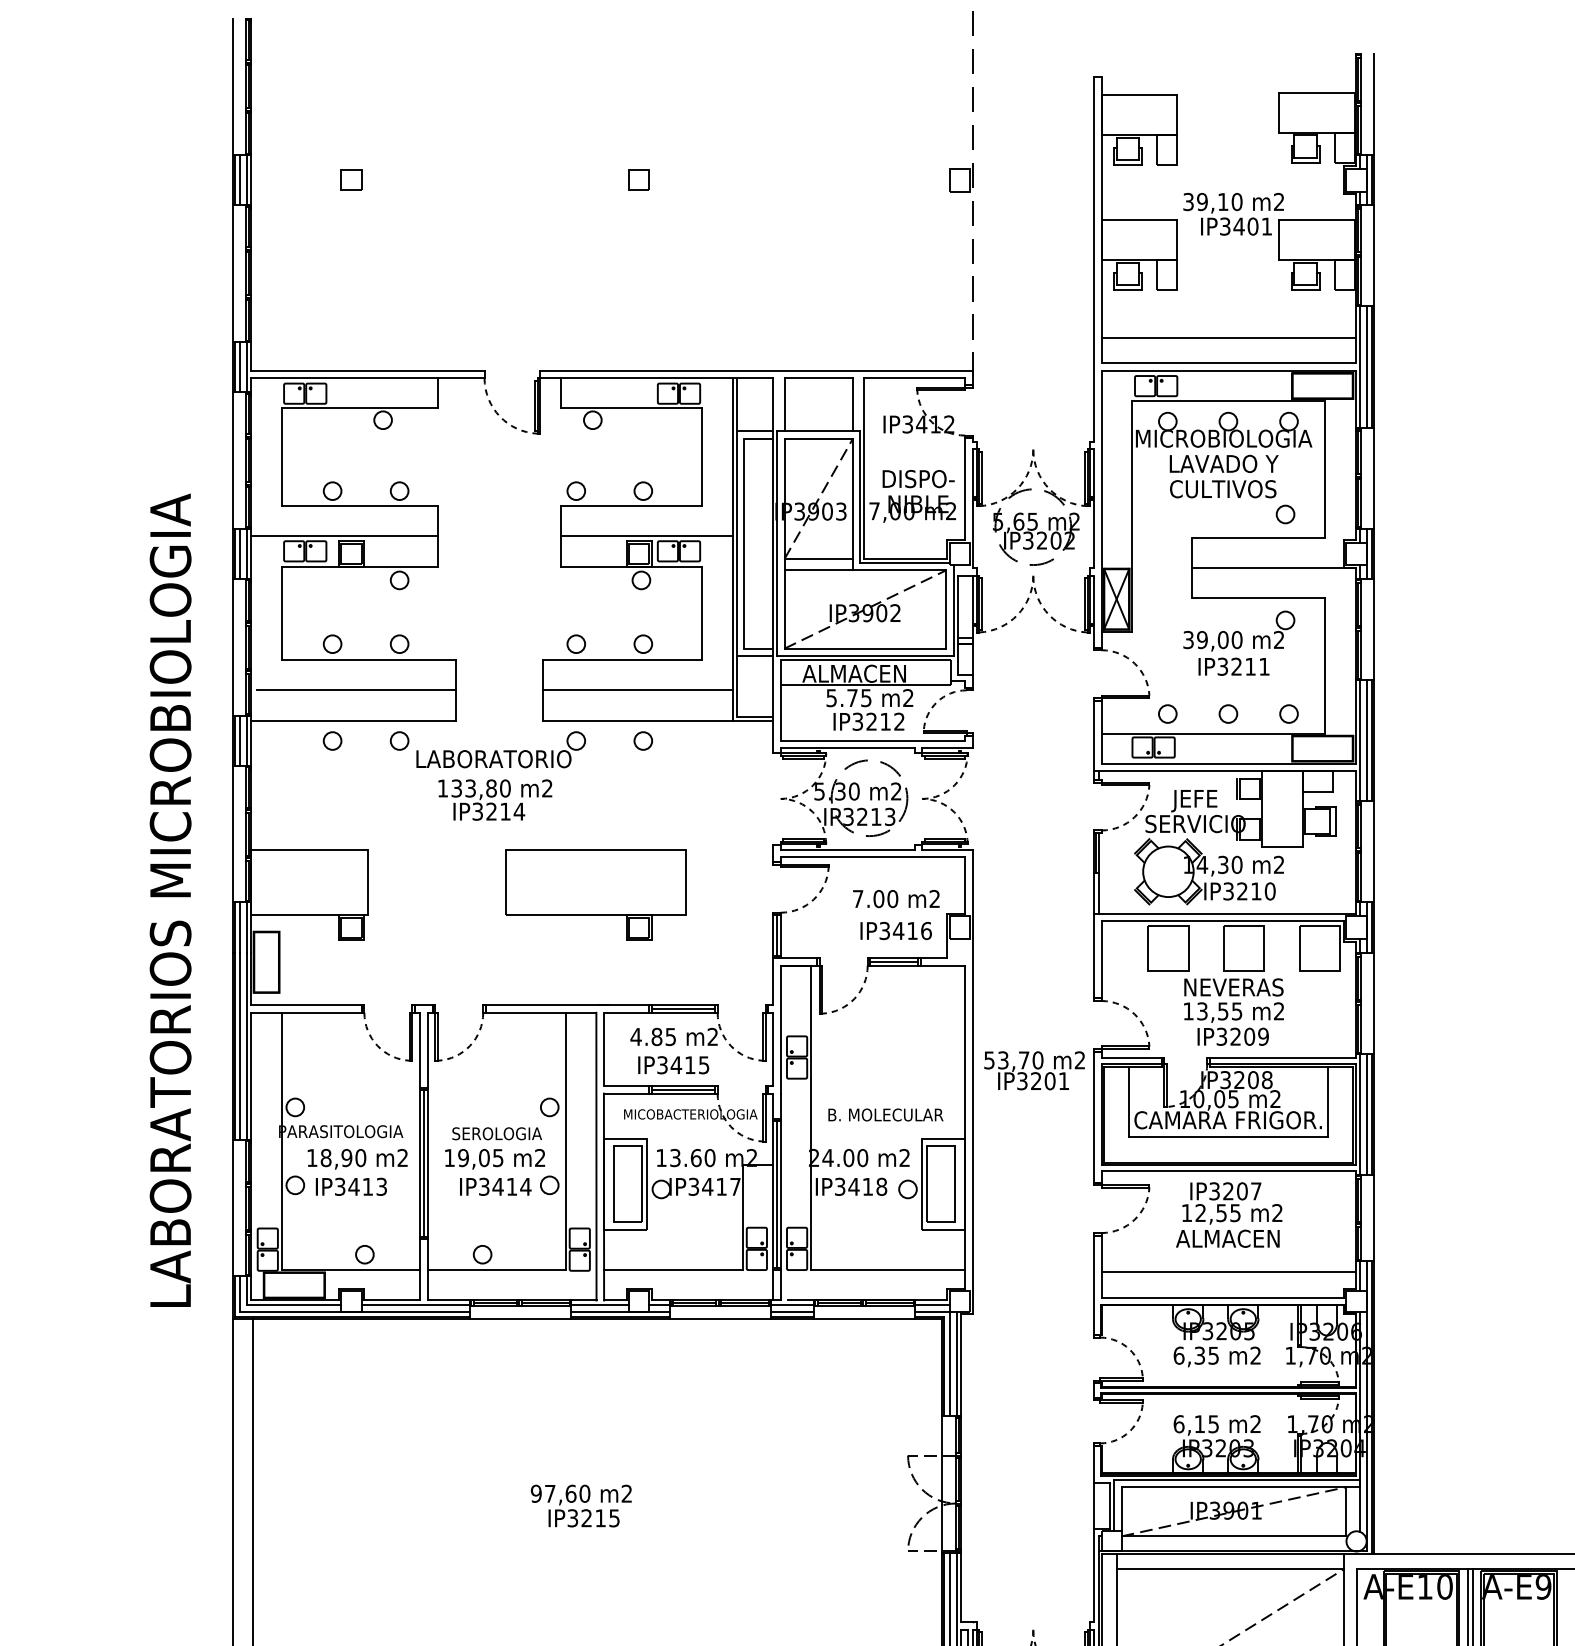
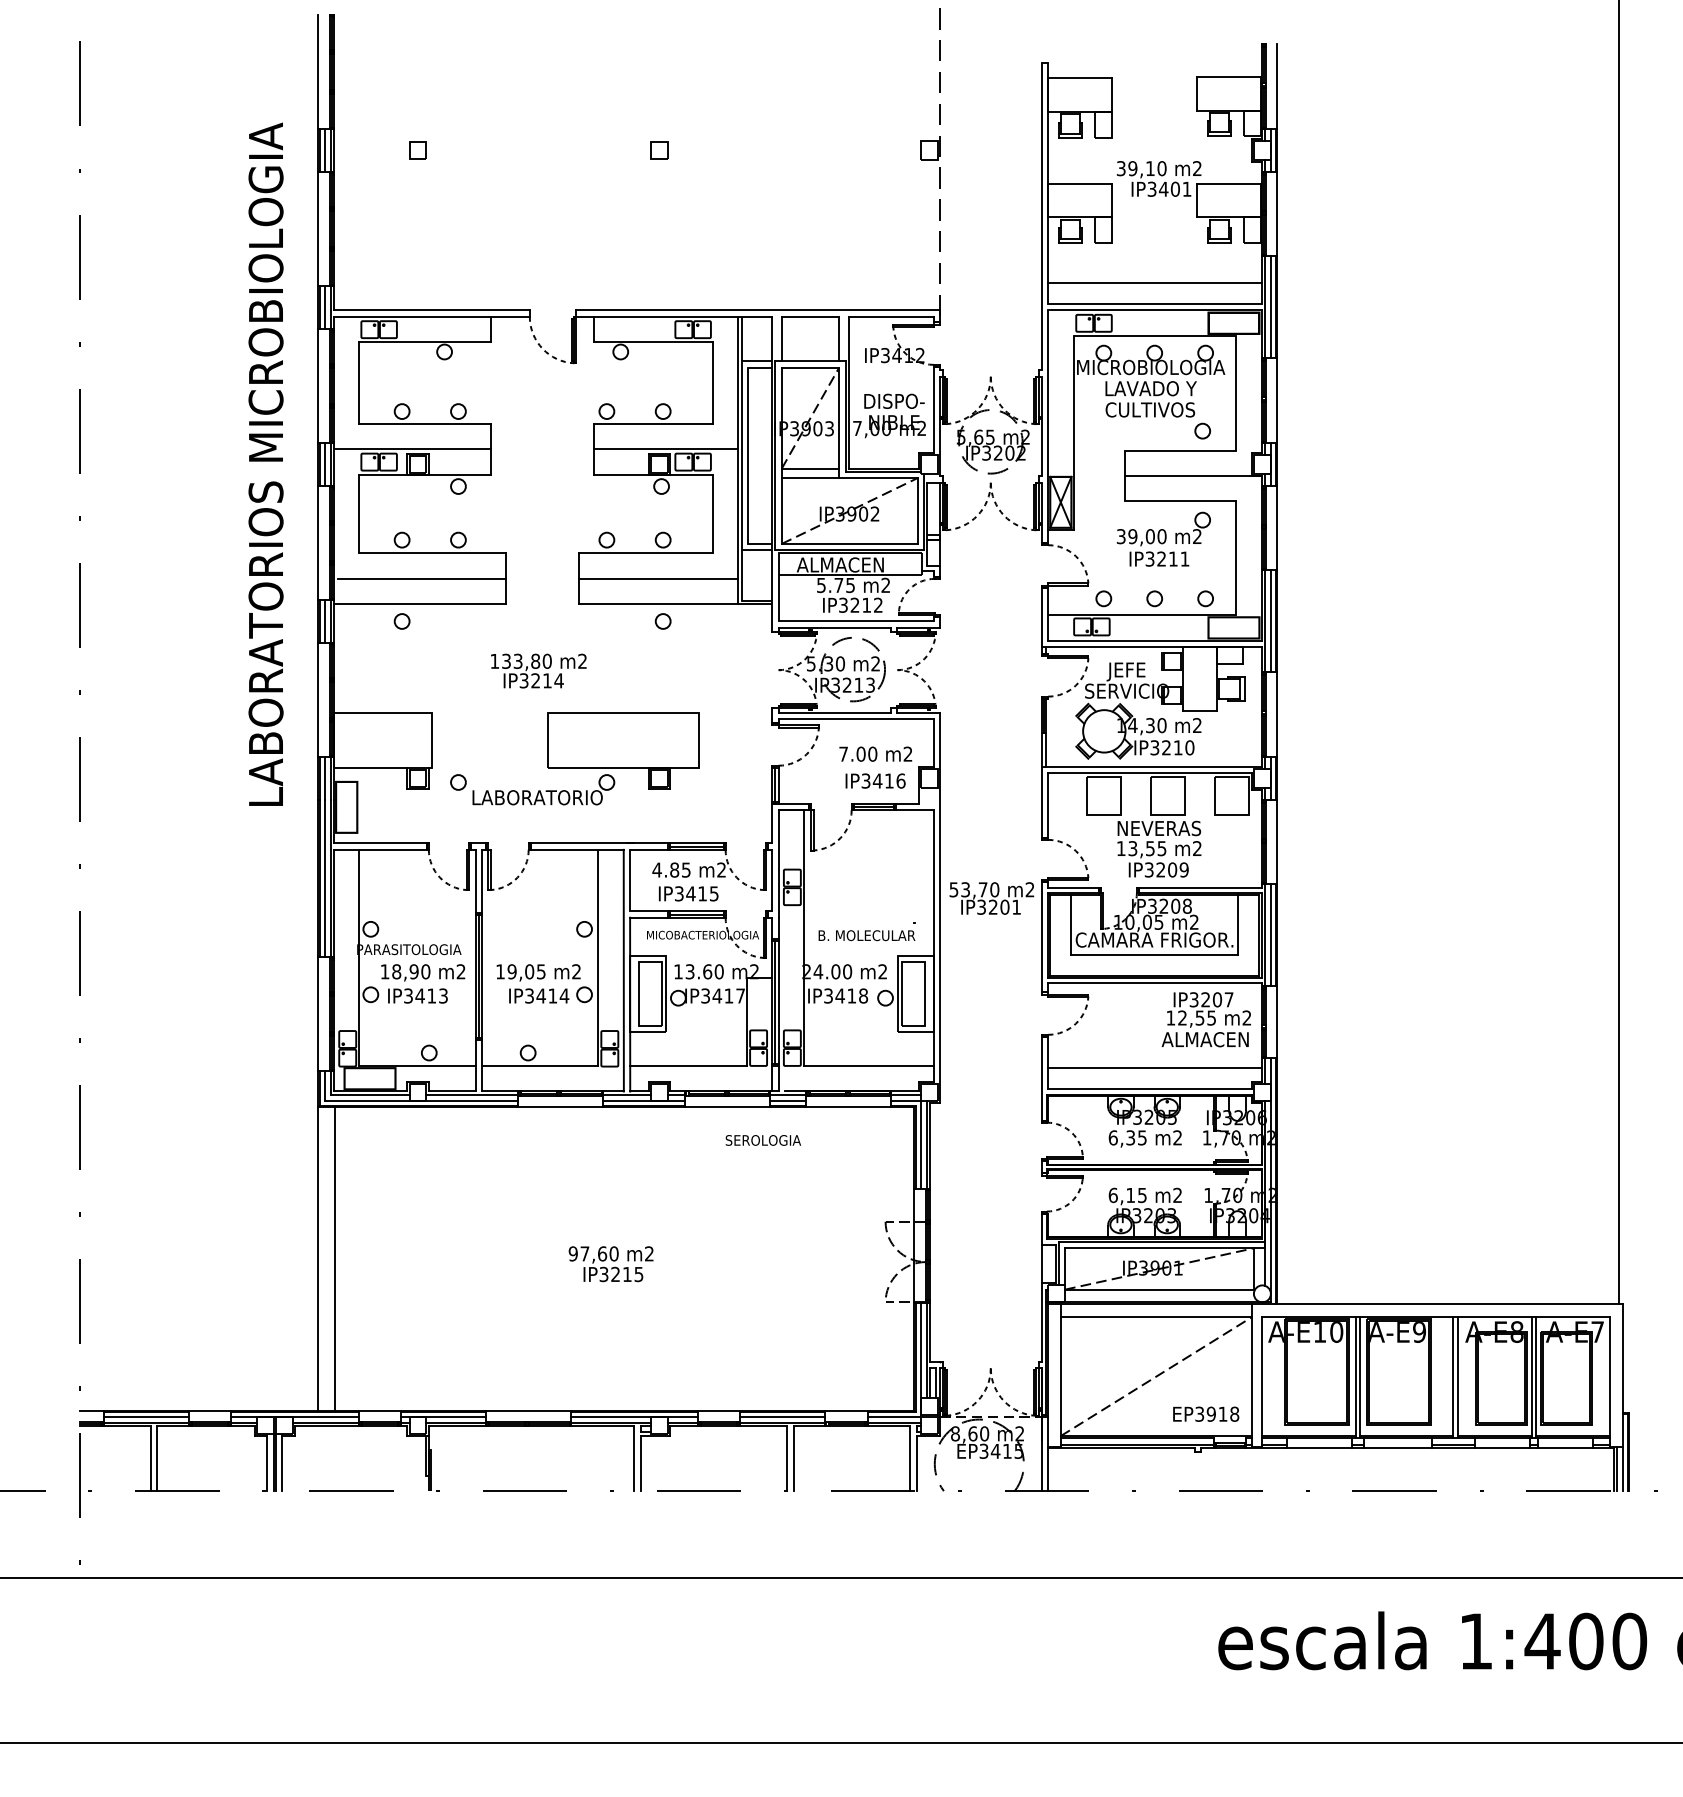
part: (487, 749) -> (532, 789), moved
text: (169, 899) -> (265, 463), moved
text: (496, 1133) -> (762, 1140), moved
text: (1228, 1214) -> (1205, 1019), moved

